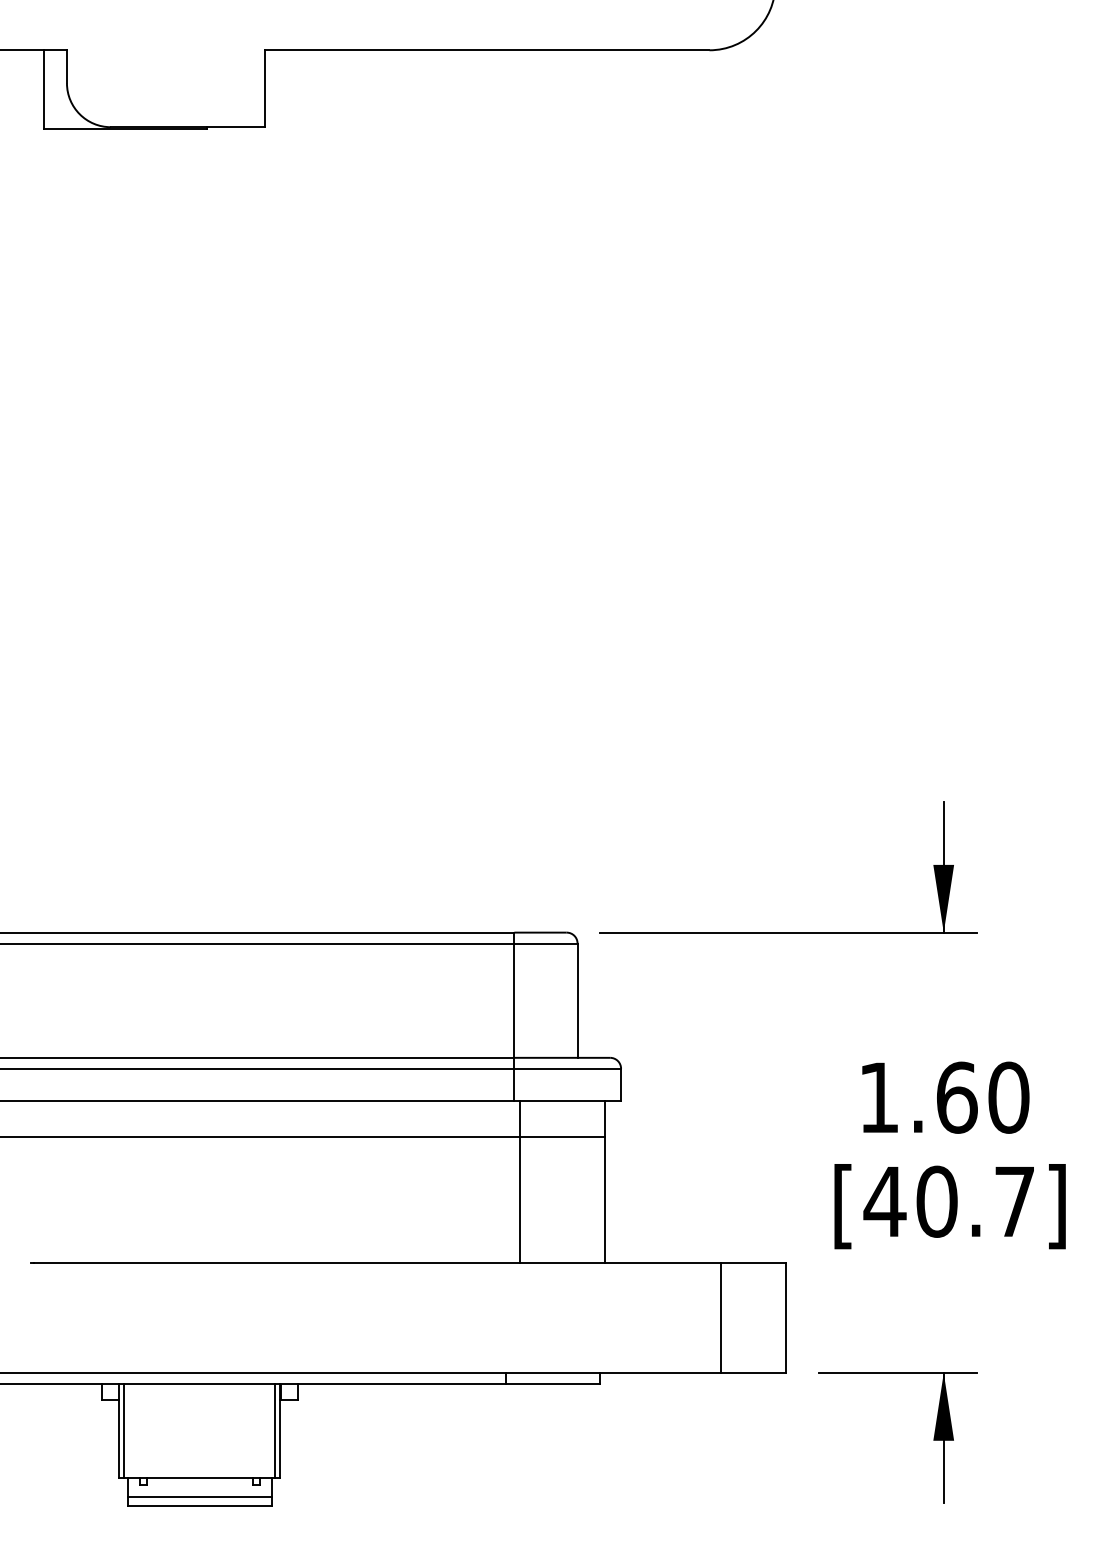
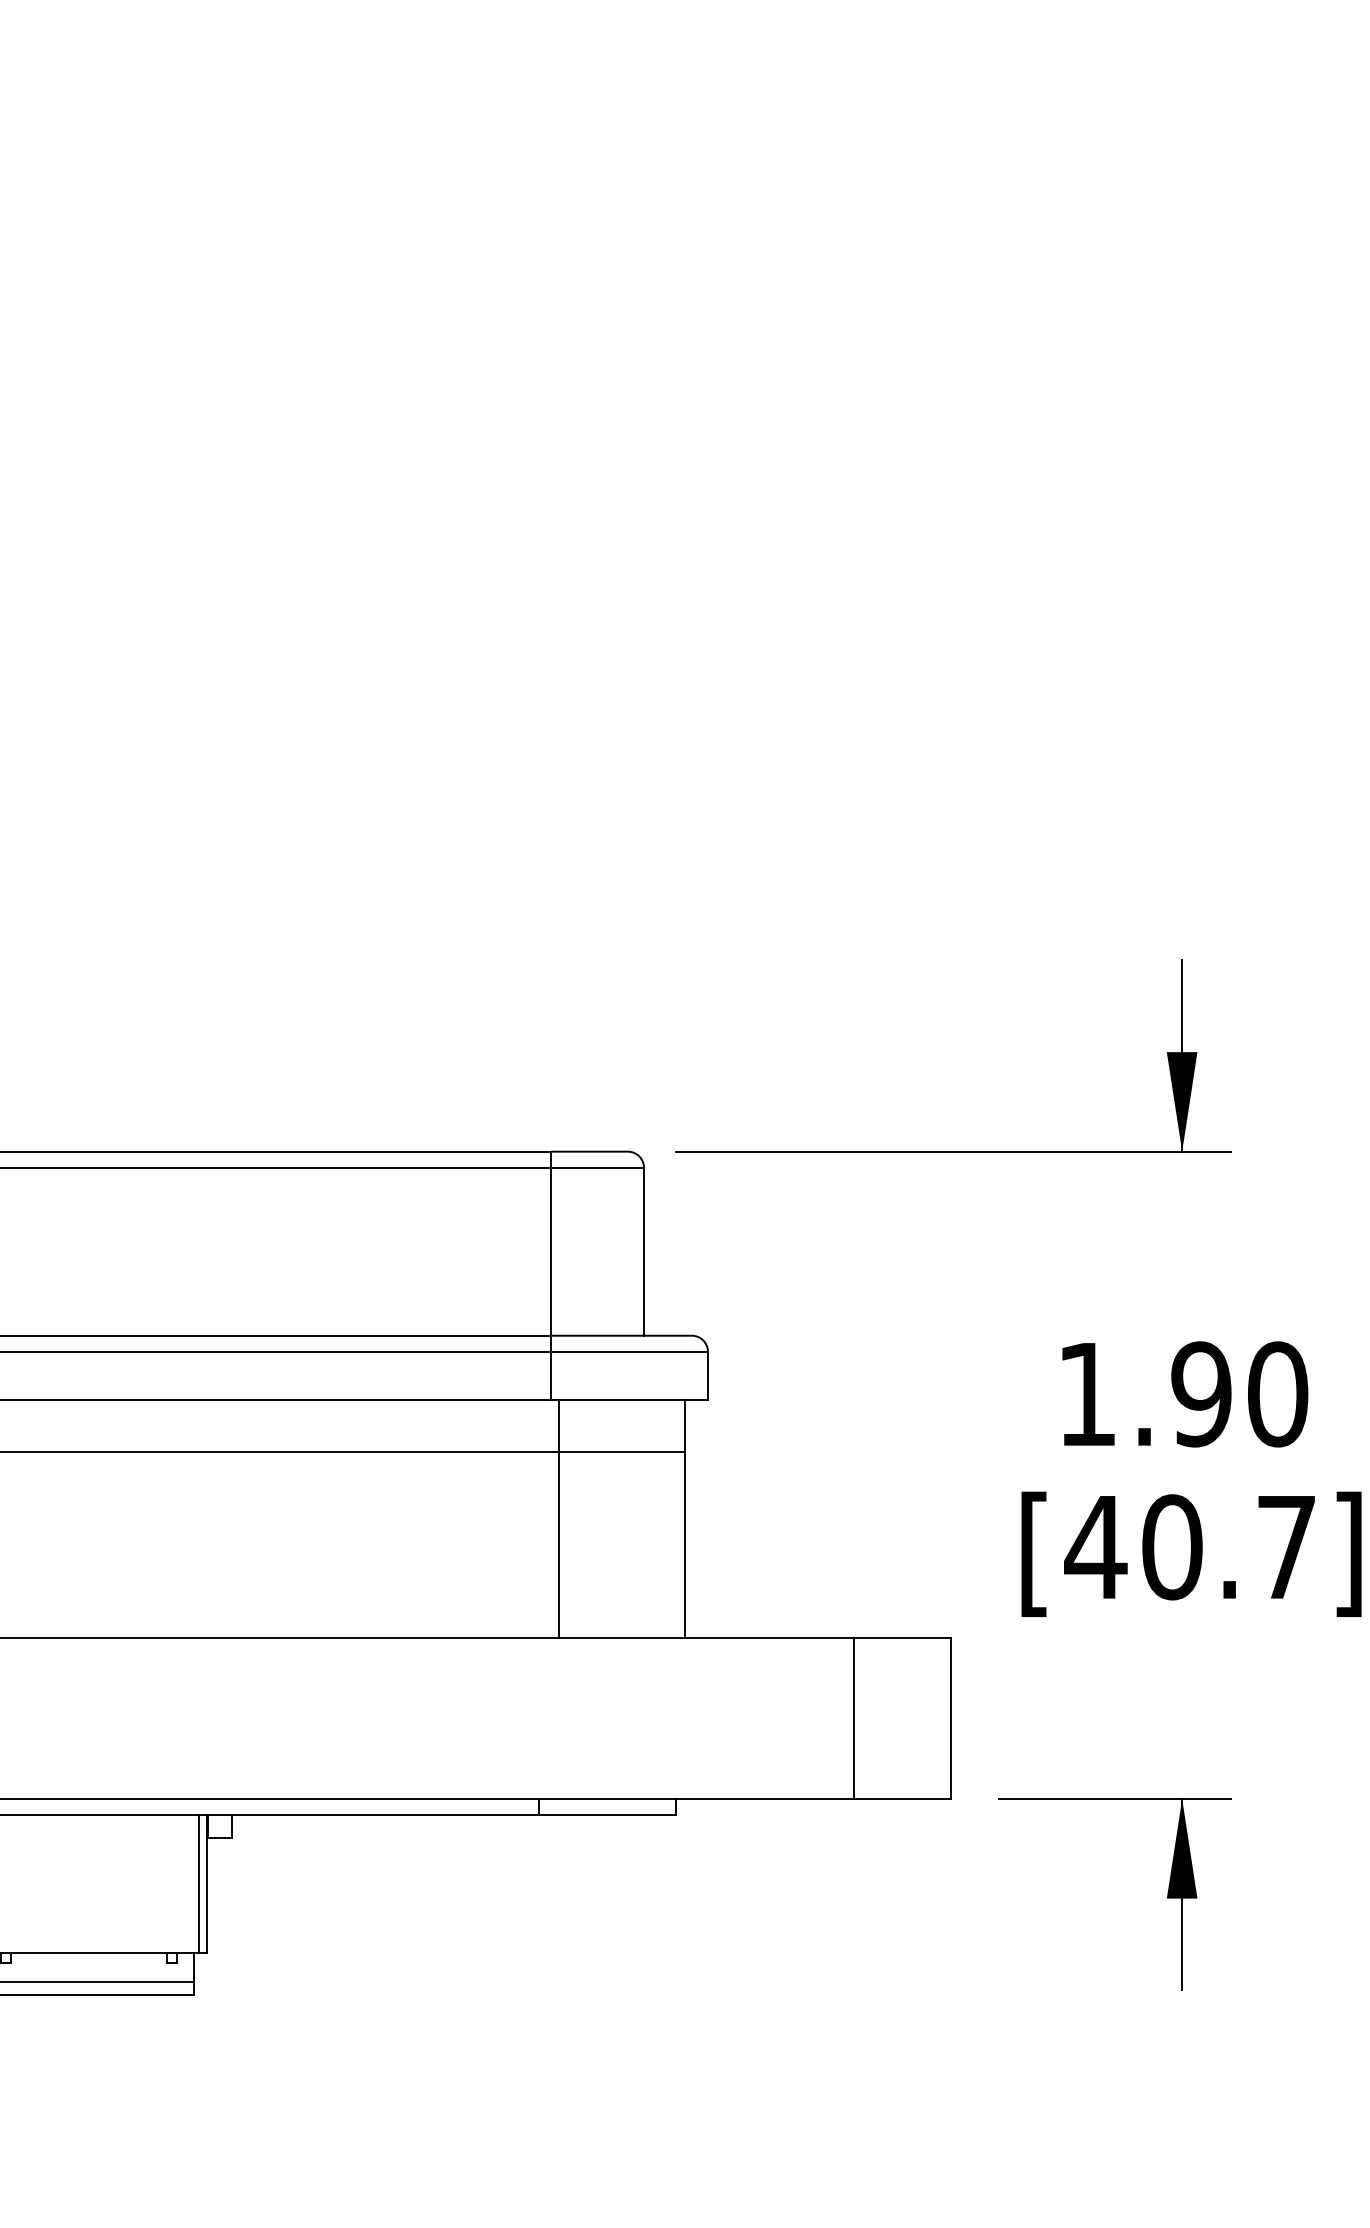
text: (956, 1097) -> (1200, 1394), 1.60 -> 1.90

